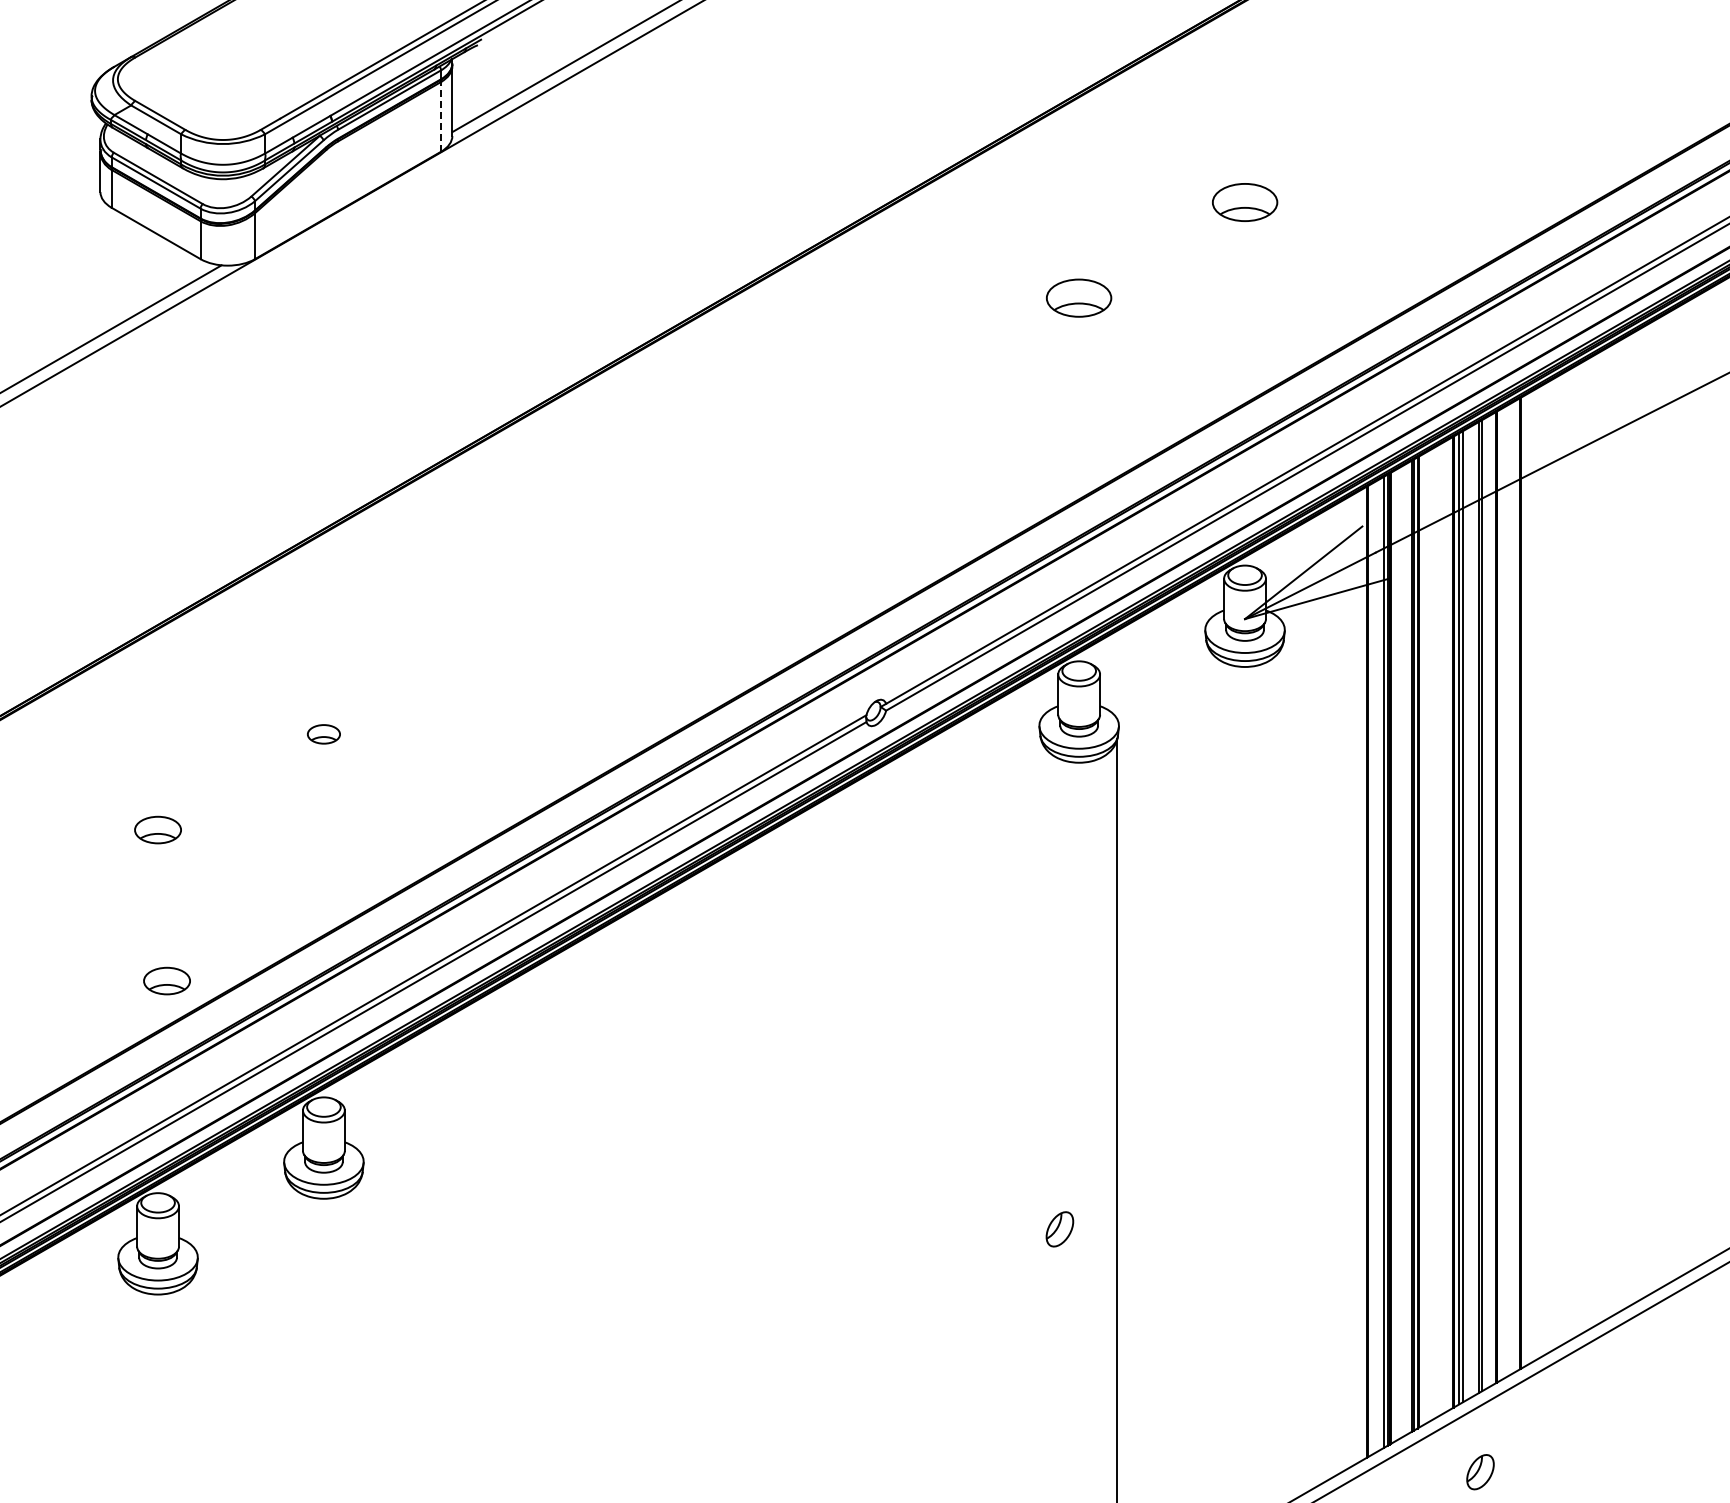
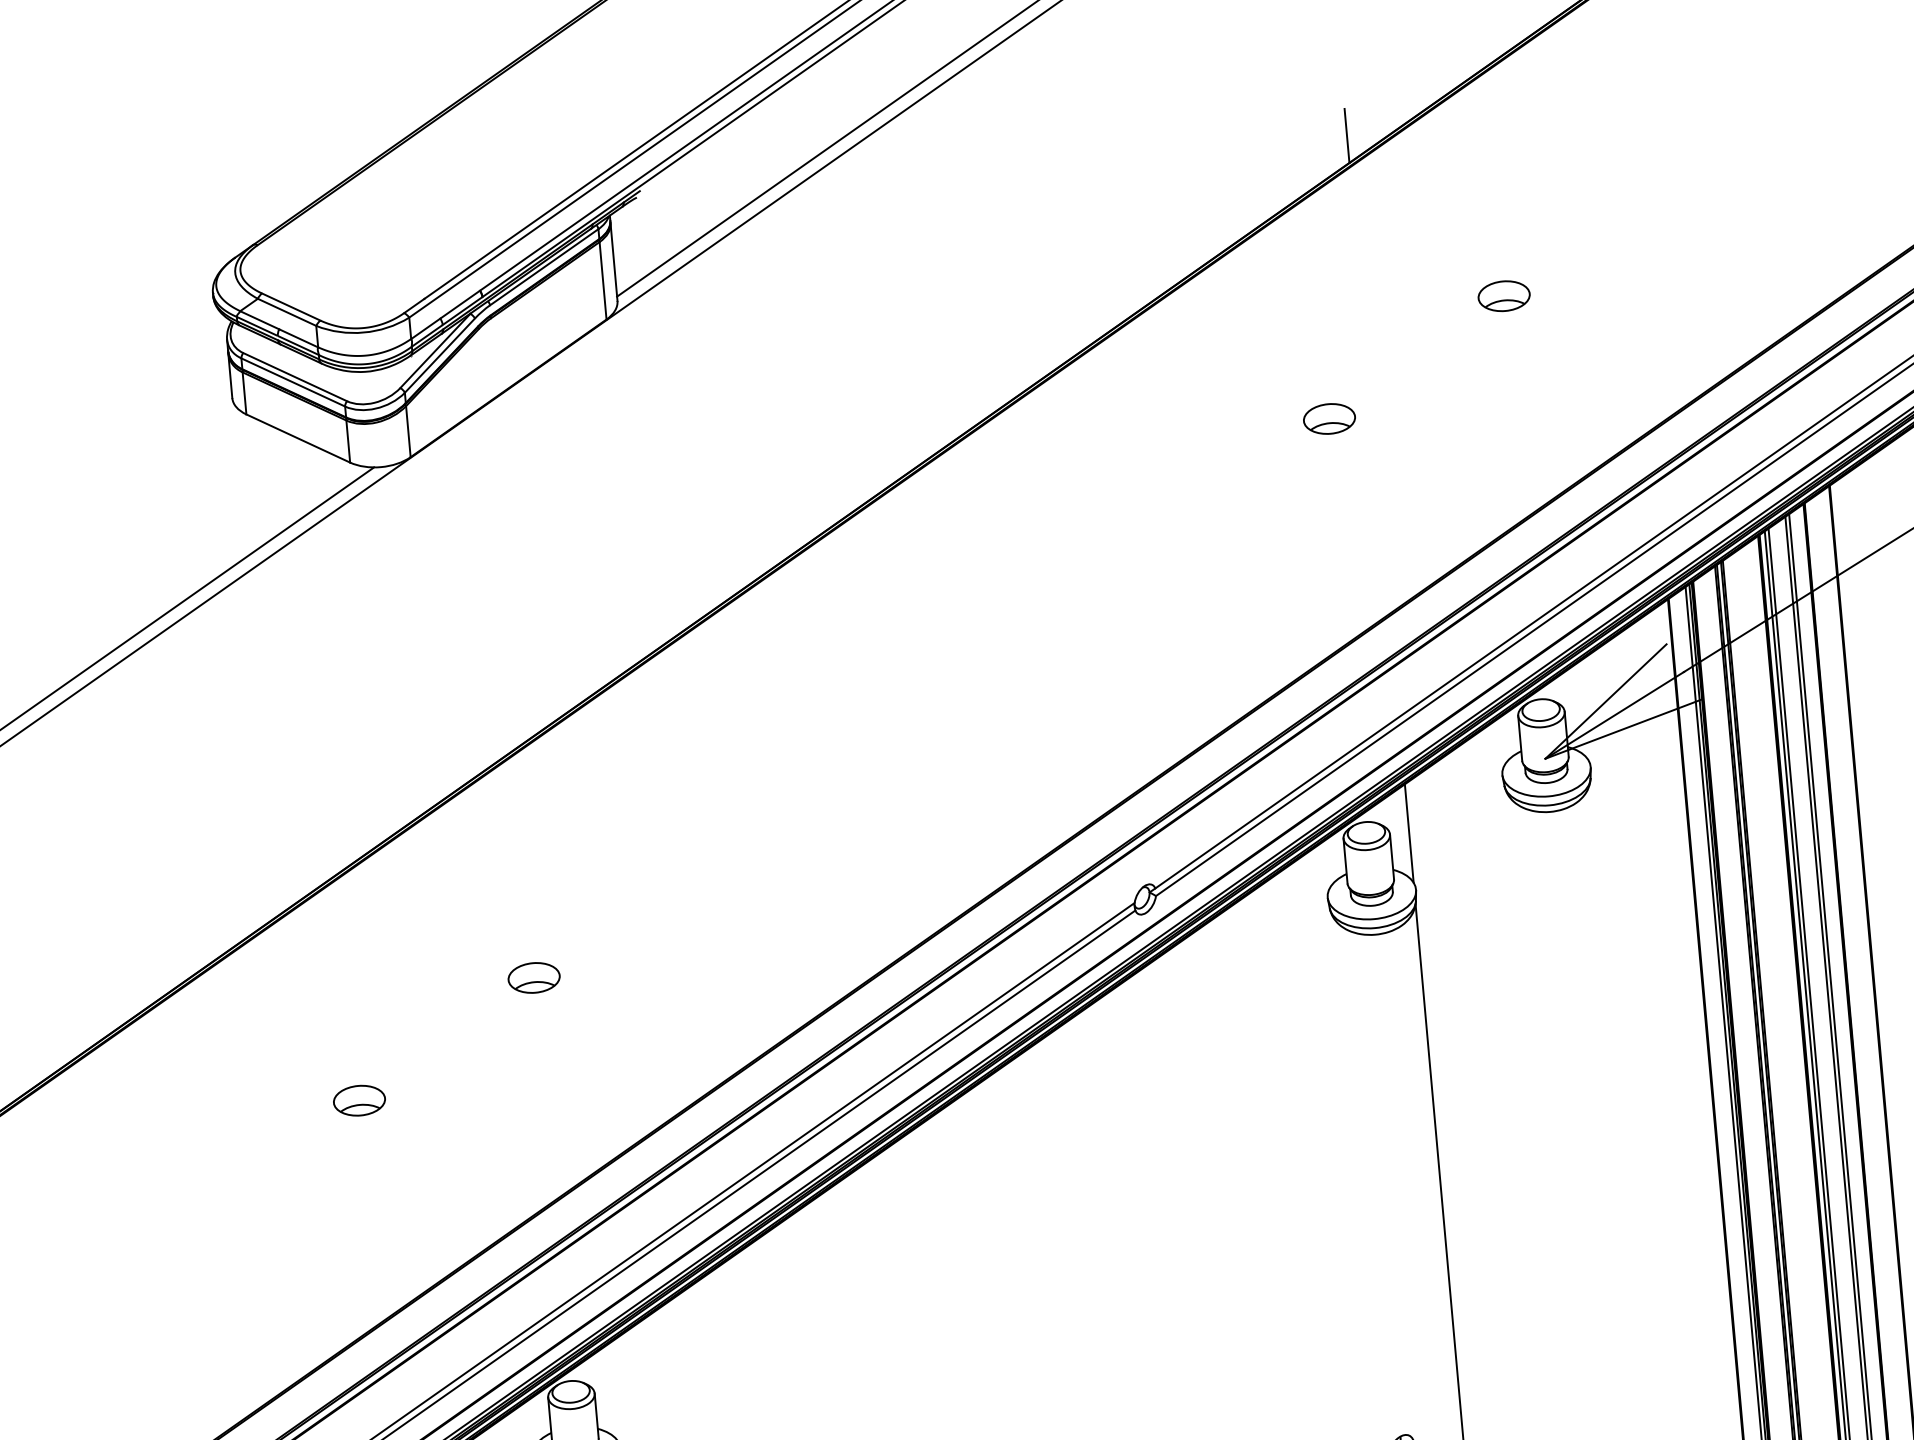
line: (1117, 46) -> (1347, 135), added
line: (441, 116) -> (603, 280), dashed -> solid
part: (1244, 202) -> (1503, 296), size x0.71
part: (1079, 298) -> (1329, 419), size x0.71
line: (1117, 674) -> (1409, 832), added
part: (323, 734) -> (533, 978), size x1.43
part: (166, 980) -> (383, 1266), removed

